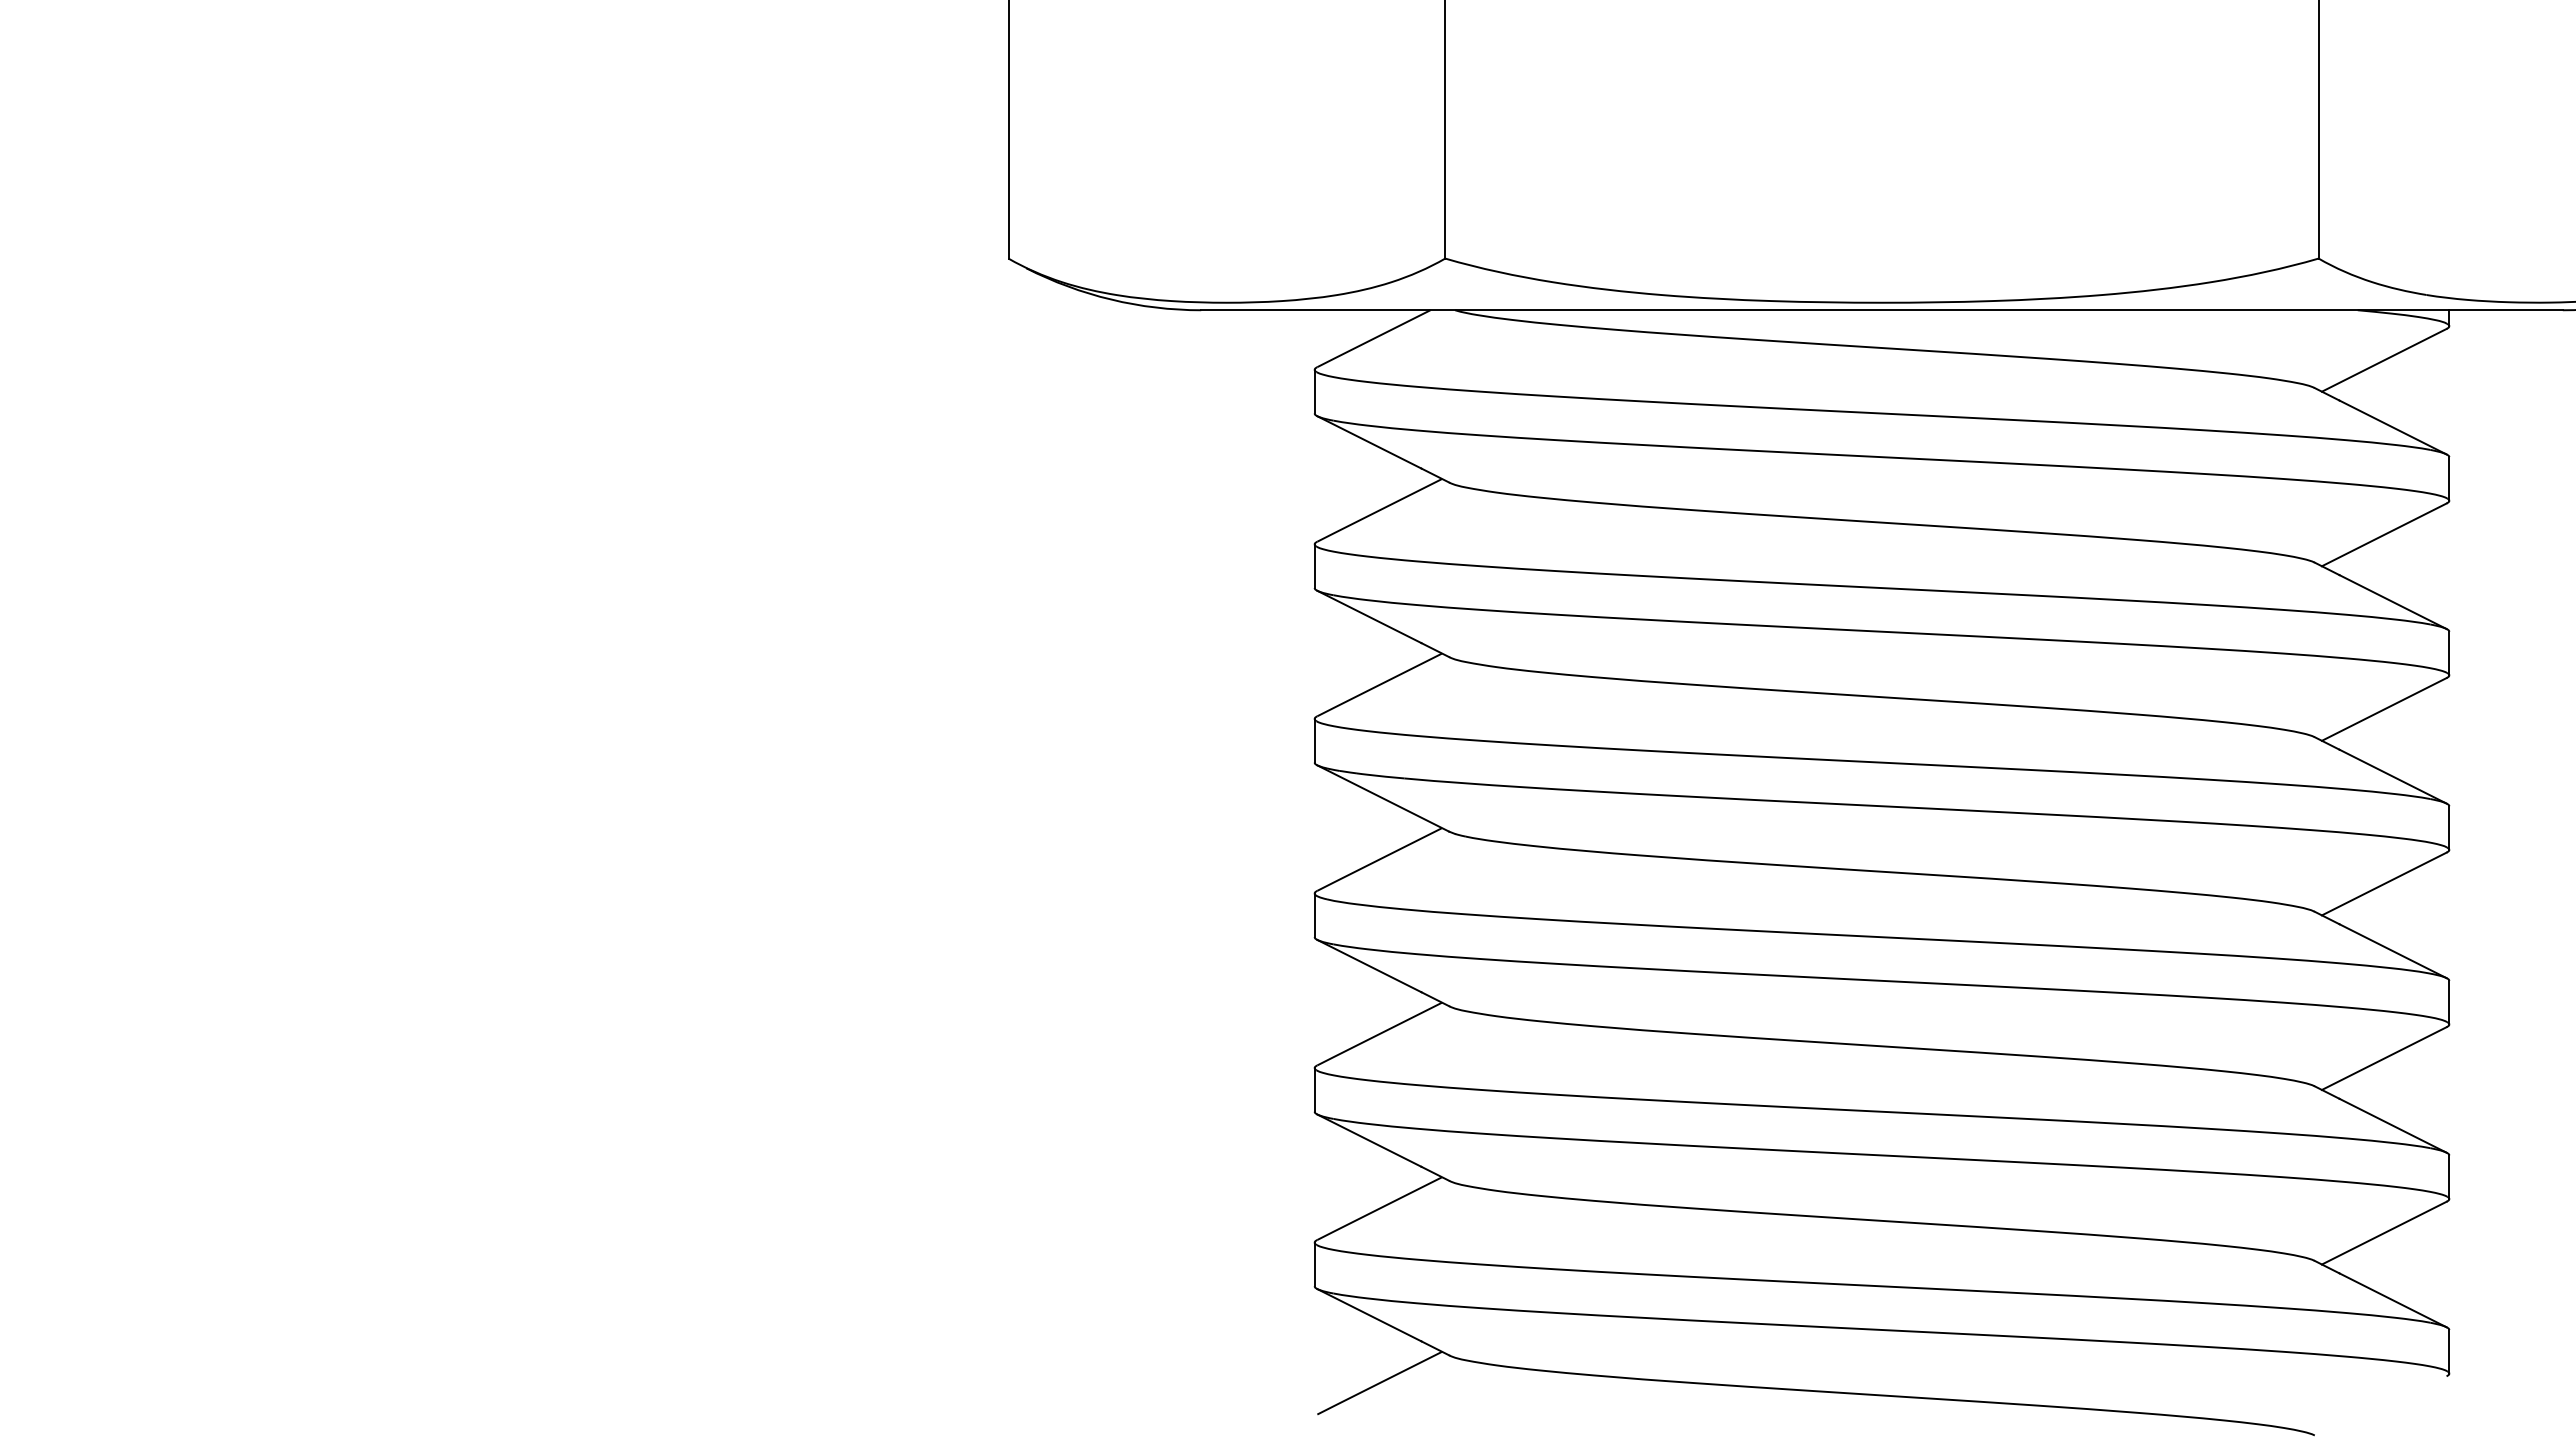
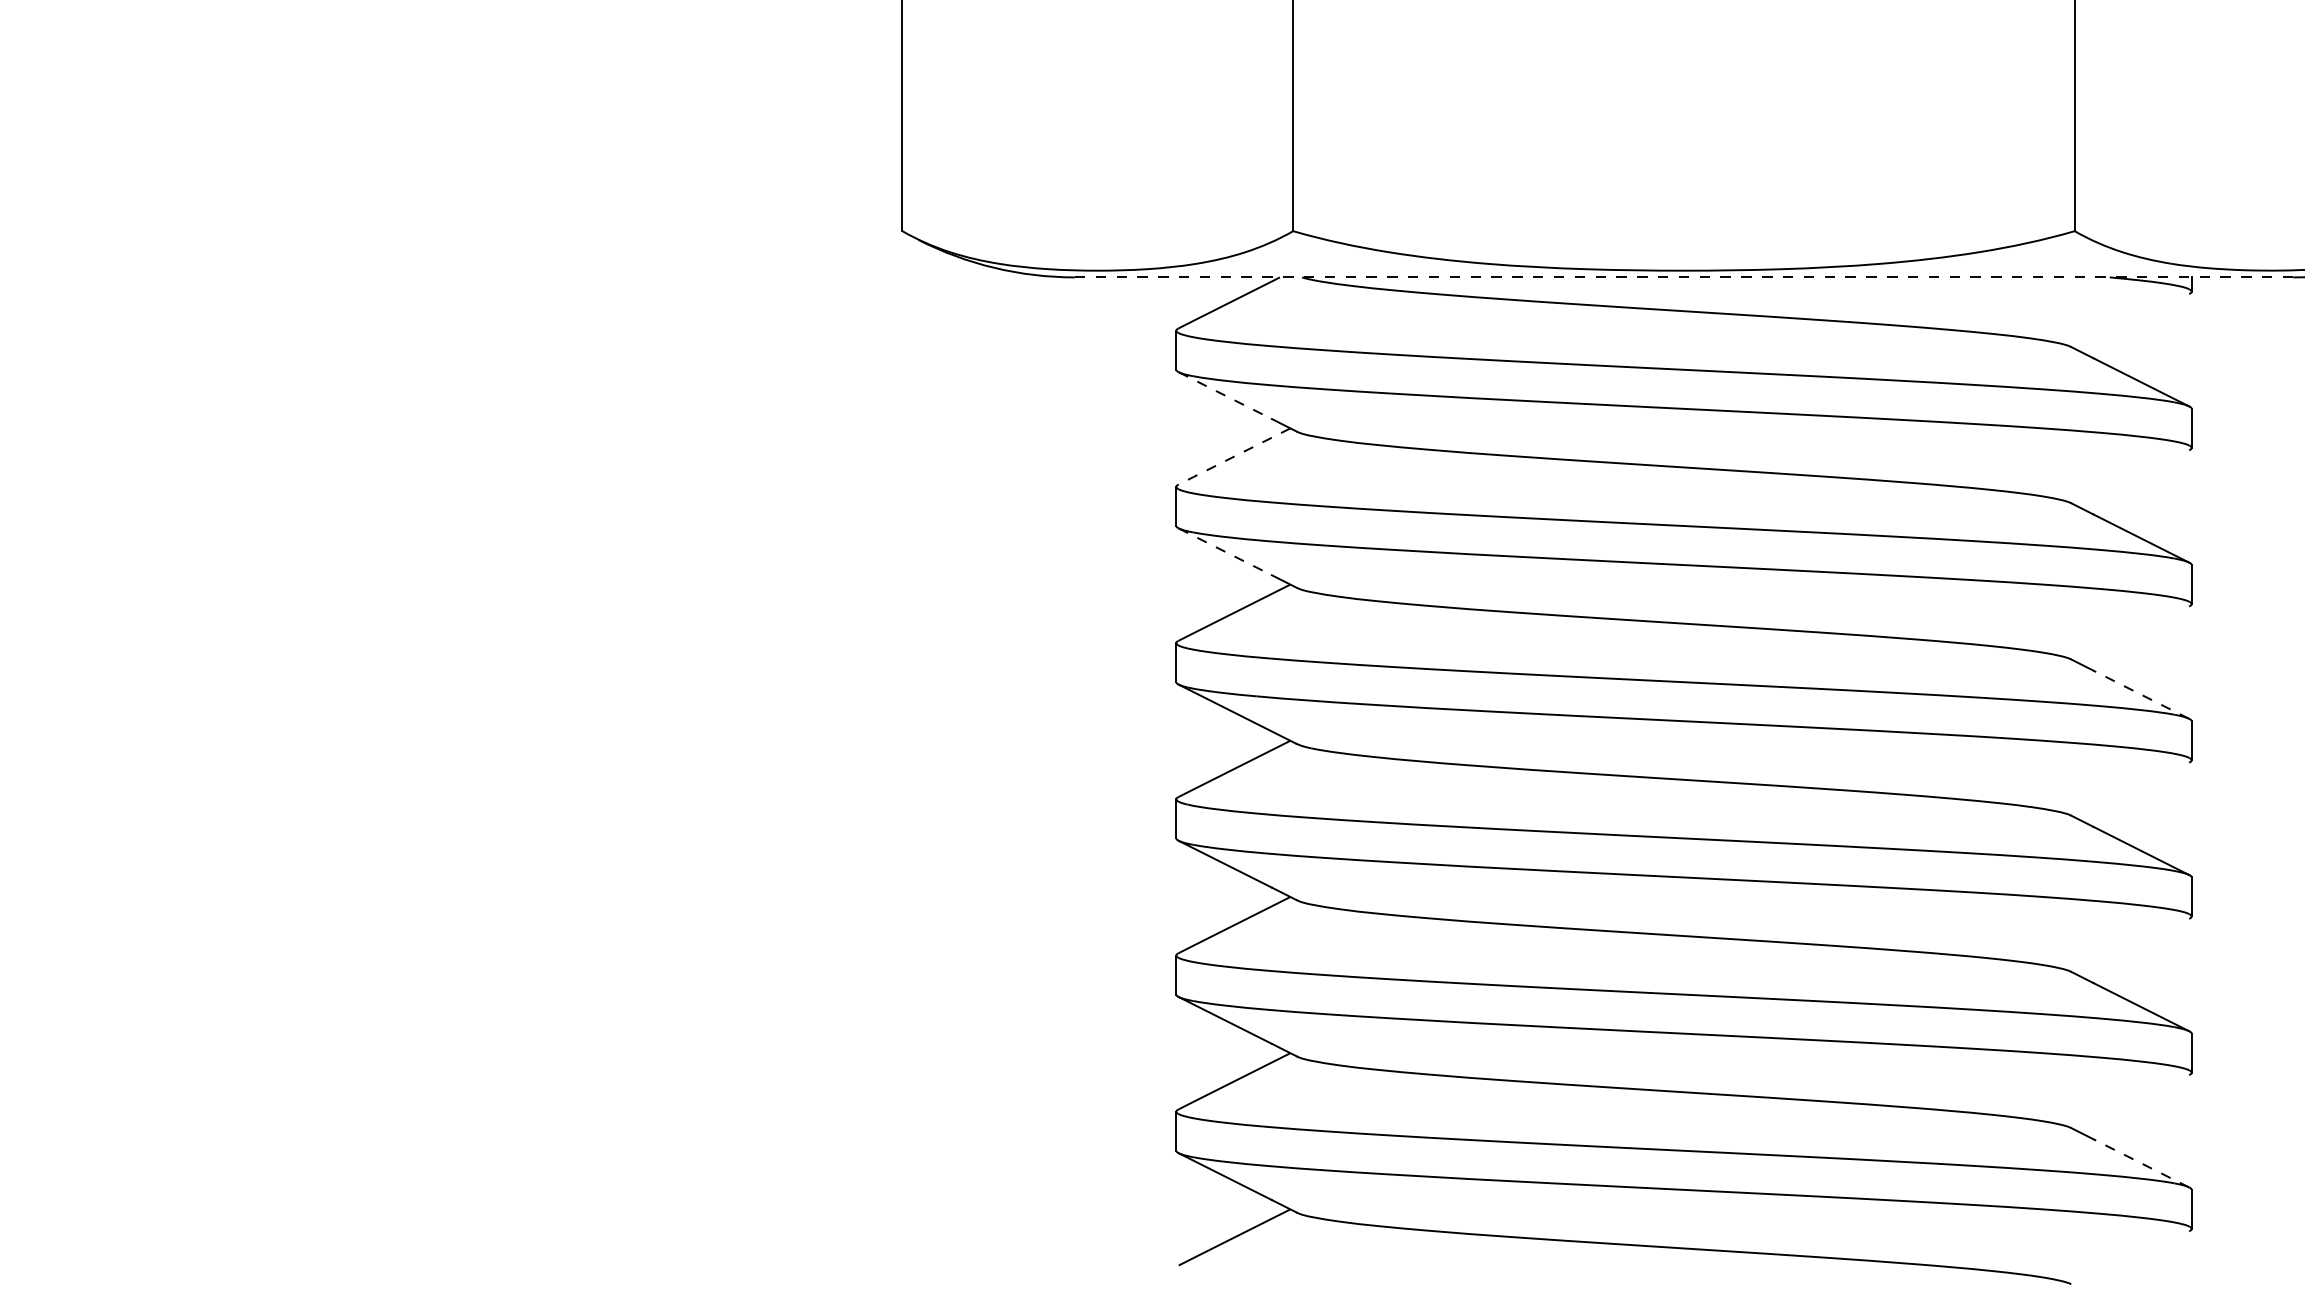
line: (1882, 310) -> (1684, 277), solid -> dashed
line: (2383, 359) -> (2132, 321), removed
line: (1369, 442) -> (1225, 395), solid -> dashed
line: (1379, 510) -> (1234, 456), solid -> dashed
line: (2383, 534) -> (2132, 478), removed
line: (1369, 617) -> (1225, 552), solid -> dashed
line: (2383, 709) -> (2132, 634), removed
line: (2393, 776) -> (2141, 694), solid -> dashed
line: (2383, 883) -> (2132, 790), removed
line: (2383, 1058) -> (2132, 946), removed
line: (2383, 1232) -> (2132, 1102), removed
line: (2393, 1300) -> (2141, 1163), solid -> dashed

